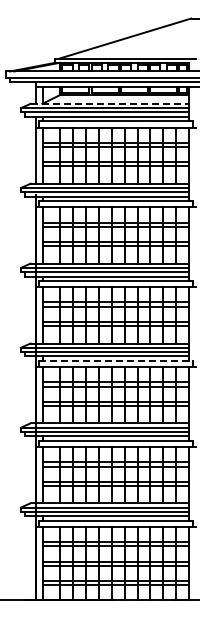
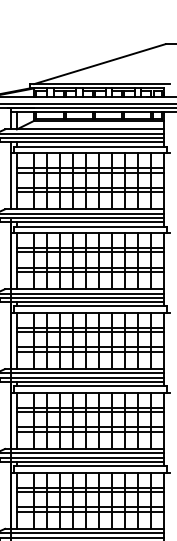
line: (110, 103) -> (84, 129), dashed -> solid
line: (115, 360) -> (89, 386), dashed -> solid

